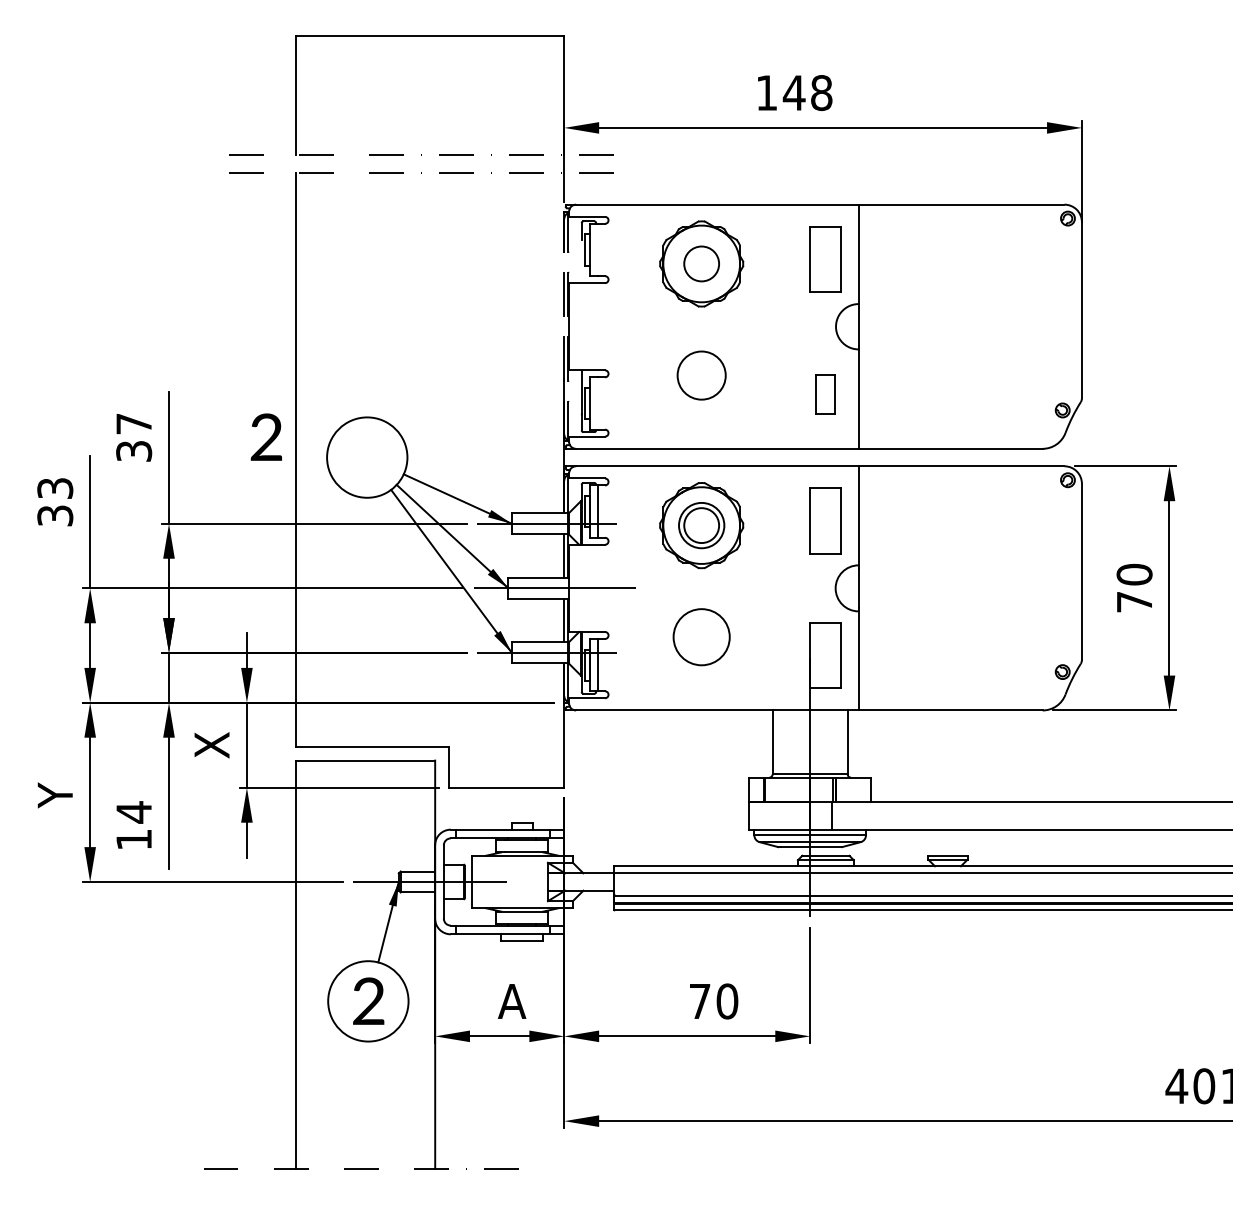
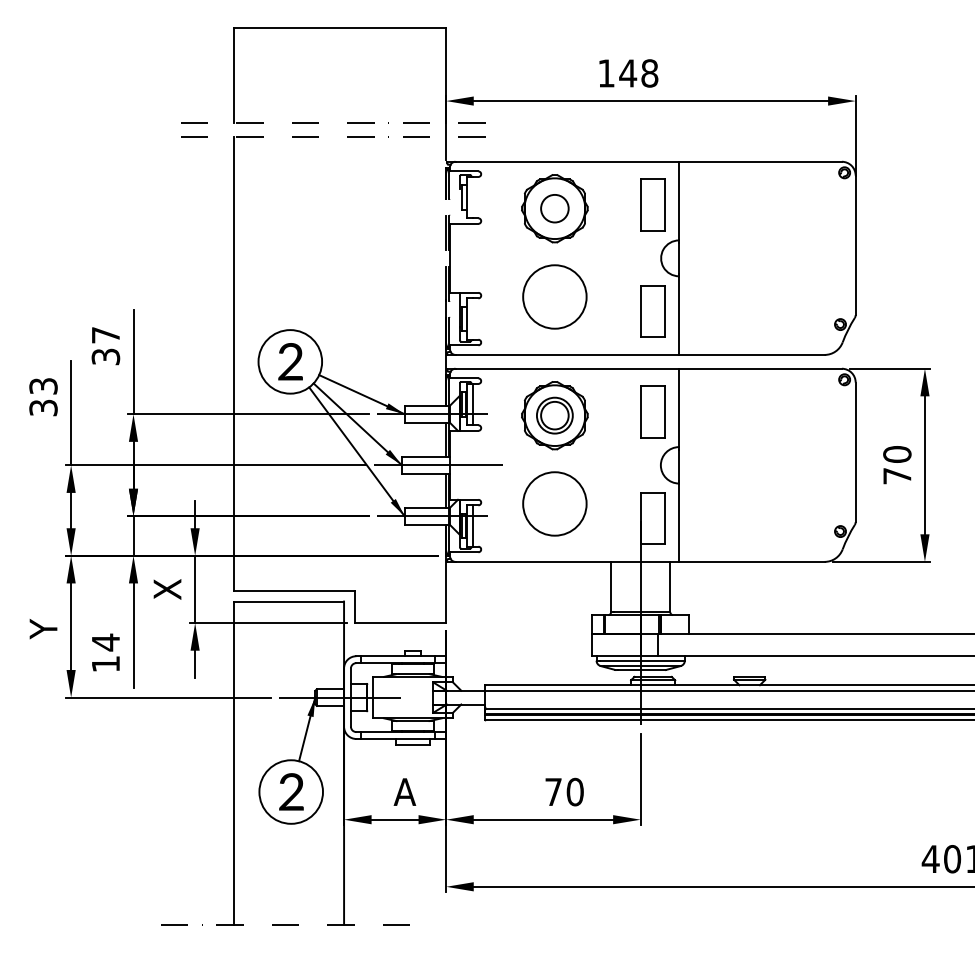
circle: (701, 374) -> (554, 296), size x1.67
part: (825, 393) -> (652, 311), size x1.67
text: (266, 436) -> (290, 361), moved
circle: (701, 636) -> (554, 503), size x1.43

